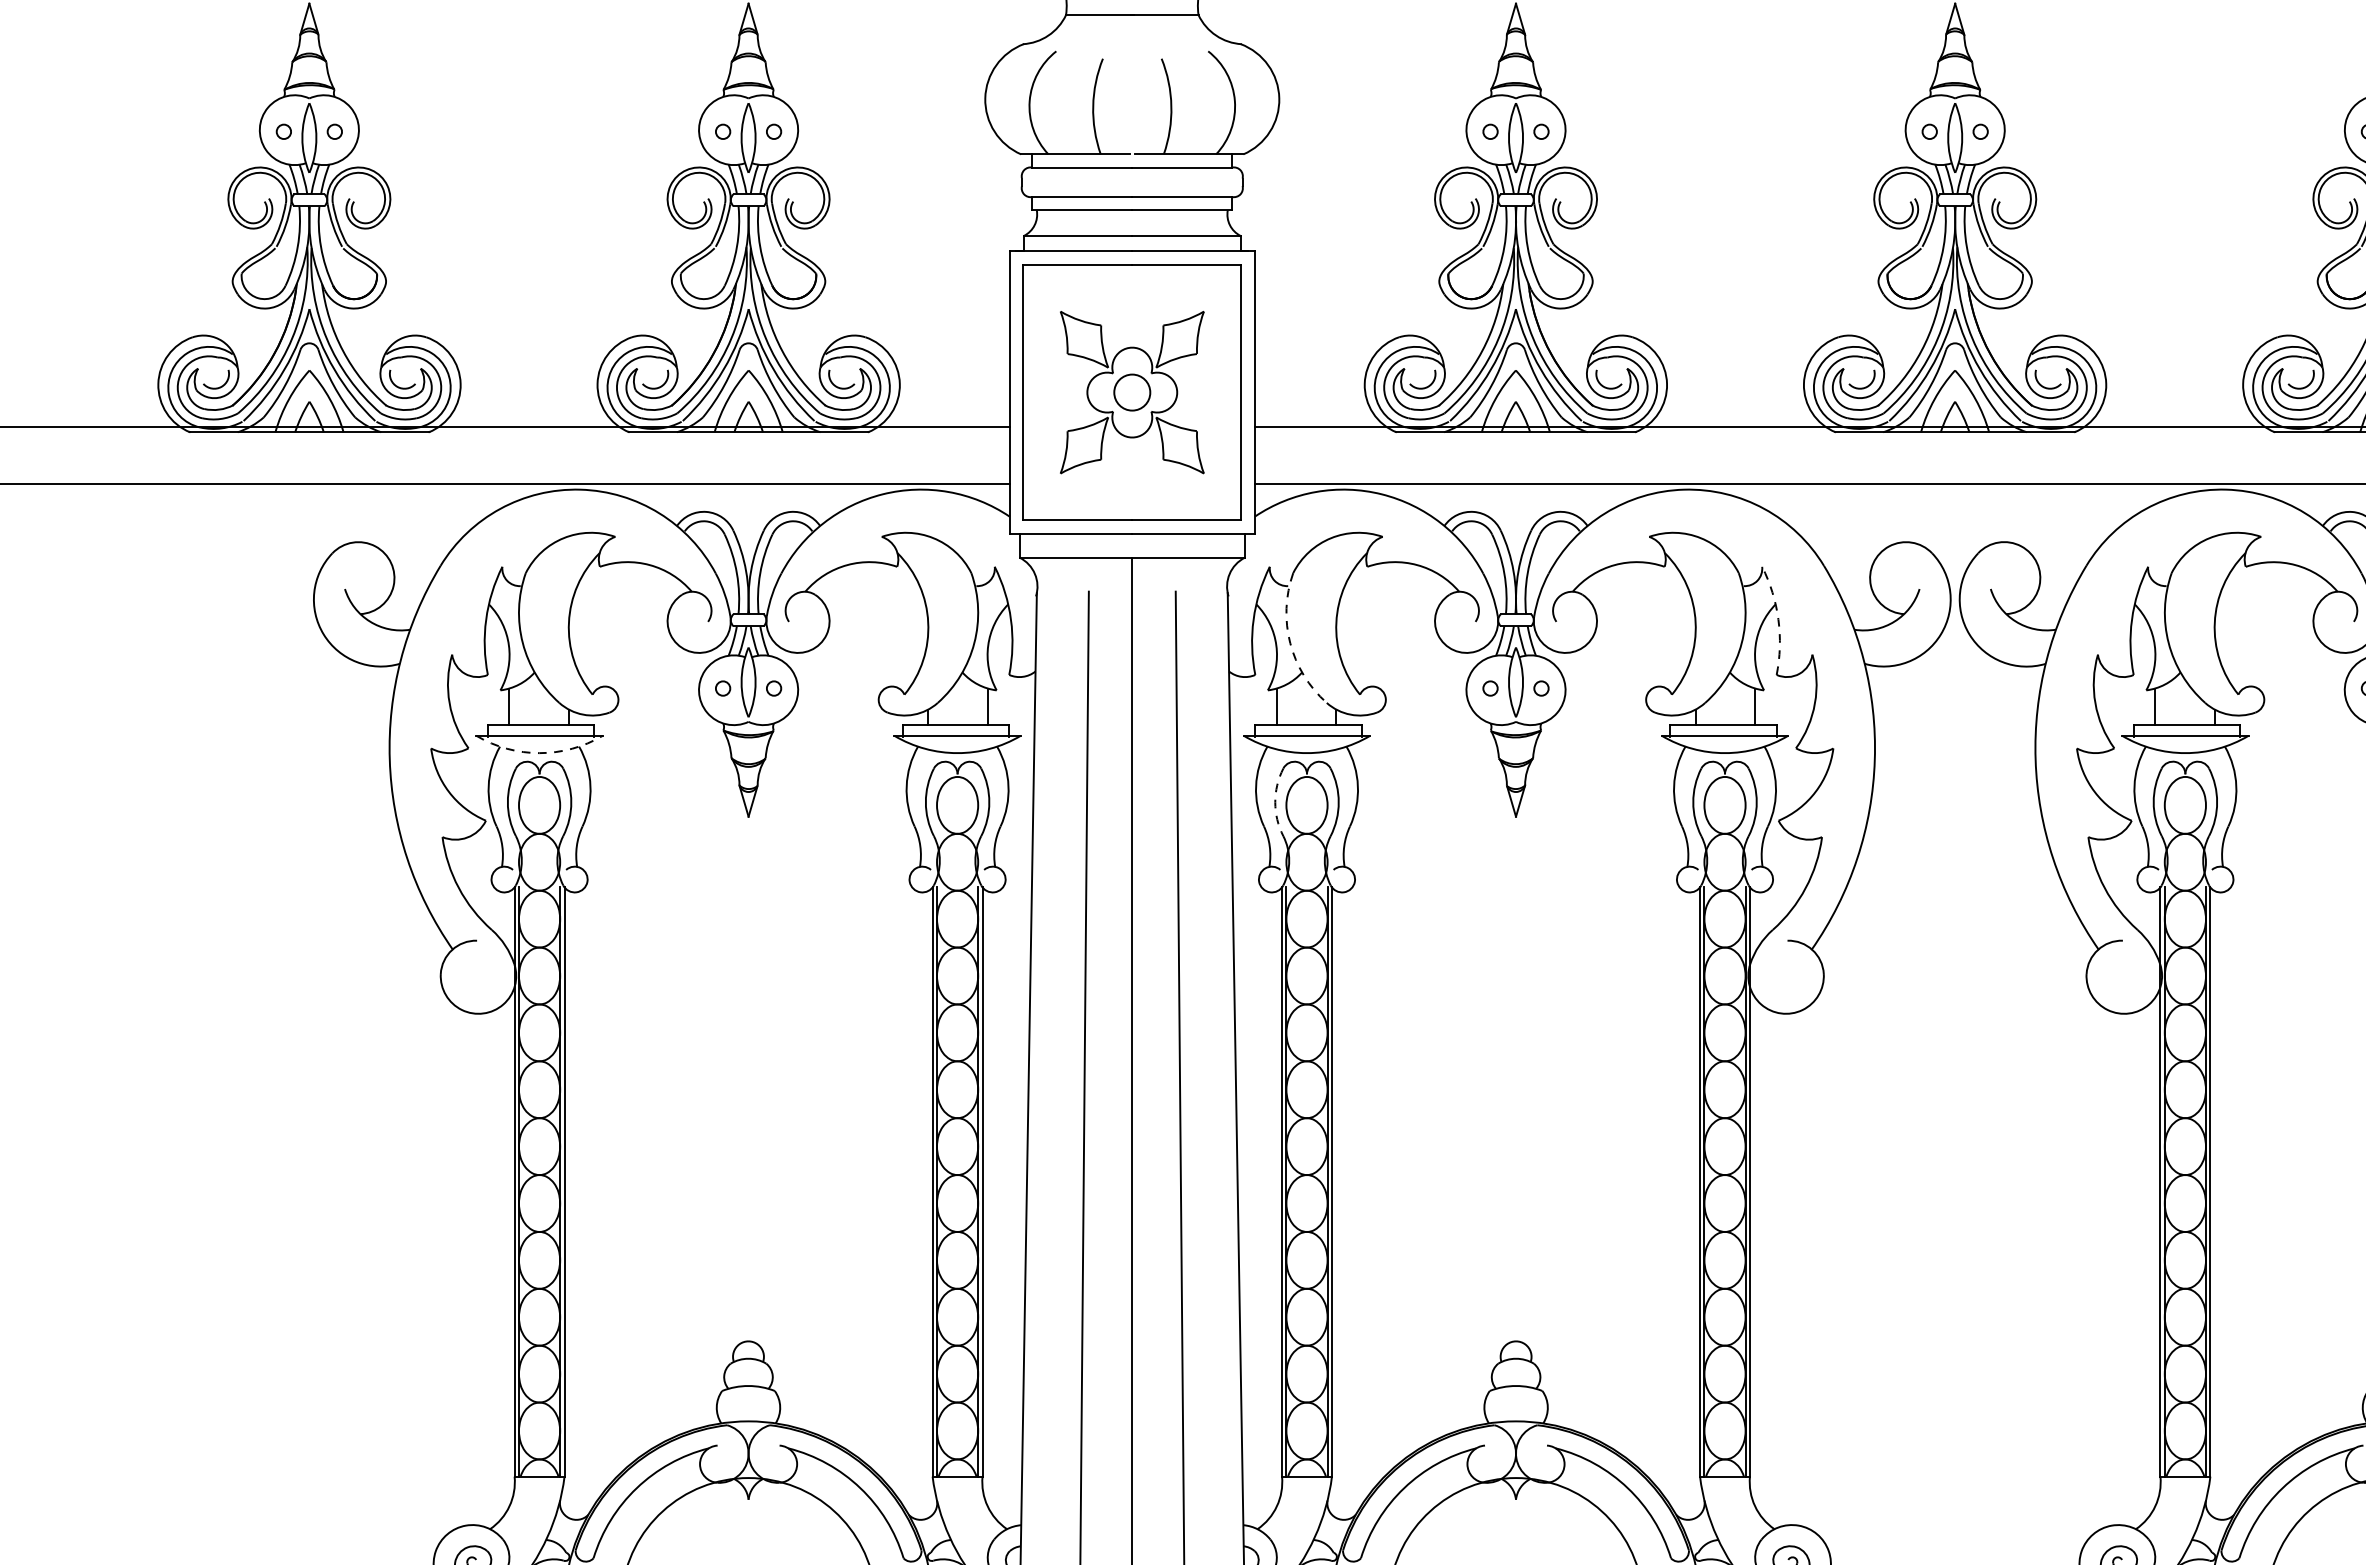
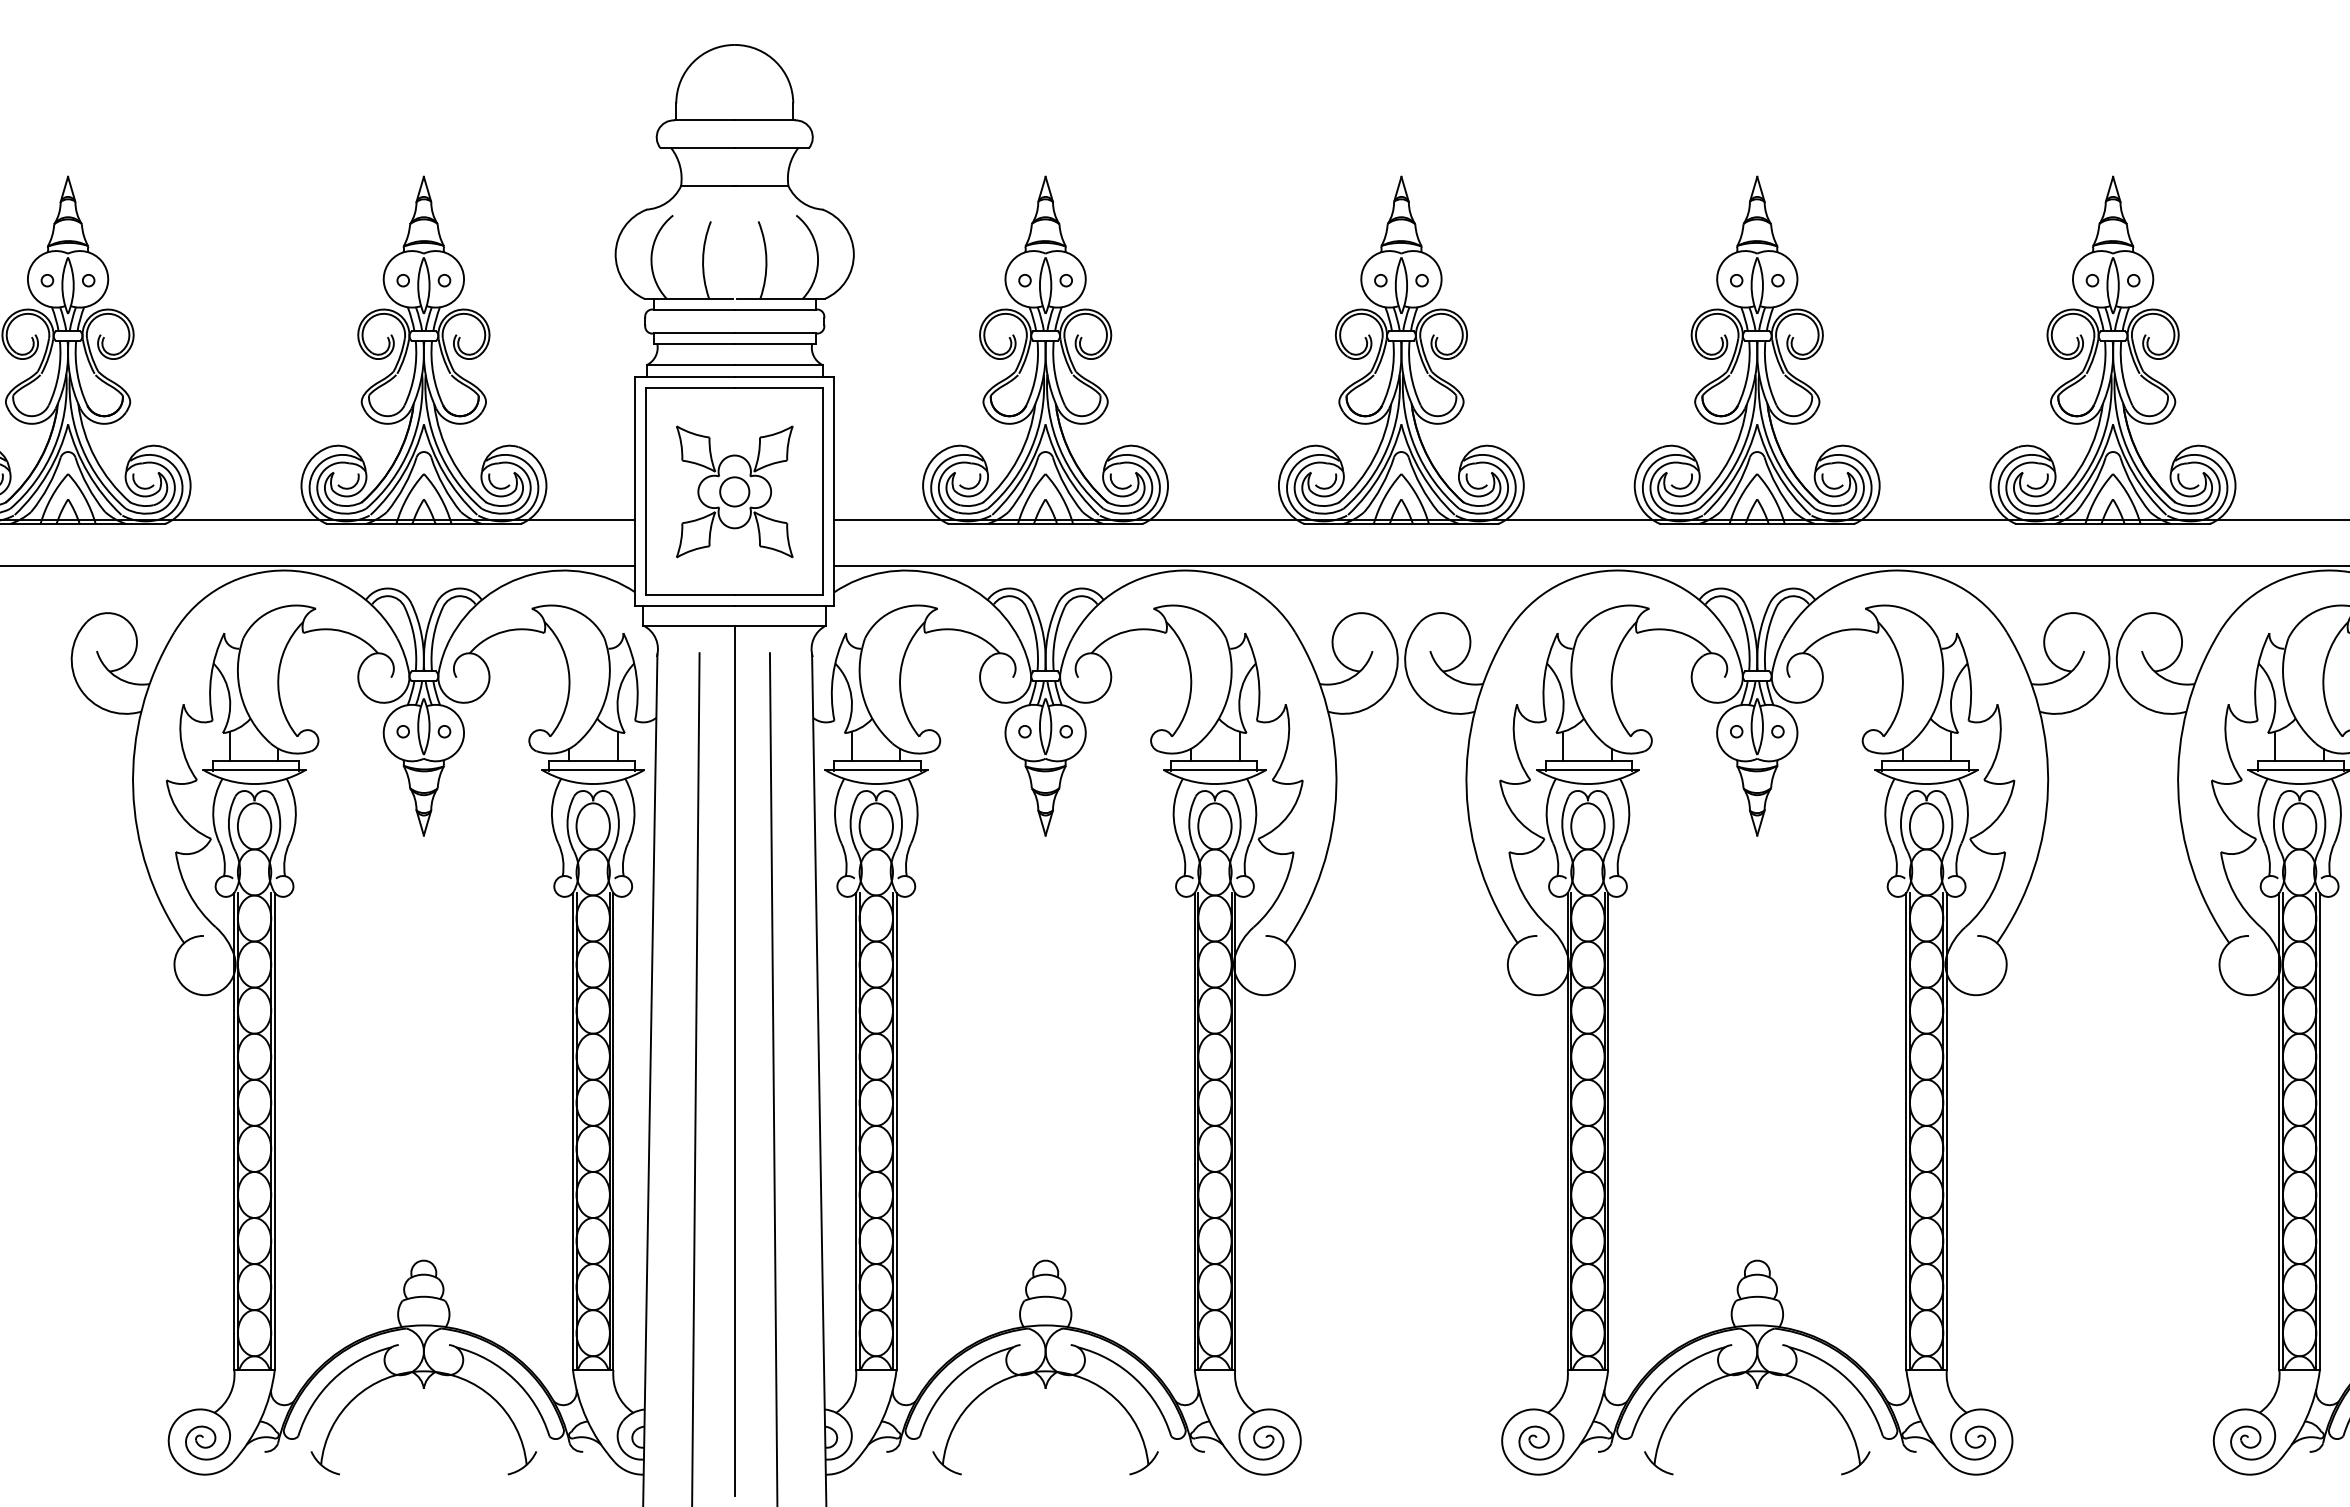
arc: (1778, 619) -> (1258, 675), dashed -> solid
arc: (1289, 642) -> (862, 694), dashed -> solid
arc: (539, 753) -> (254, 784), dashed -> solid
arc: (1275, 801) -> (850, 823), dashed -> solid

